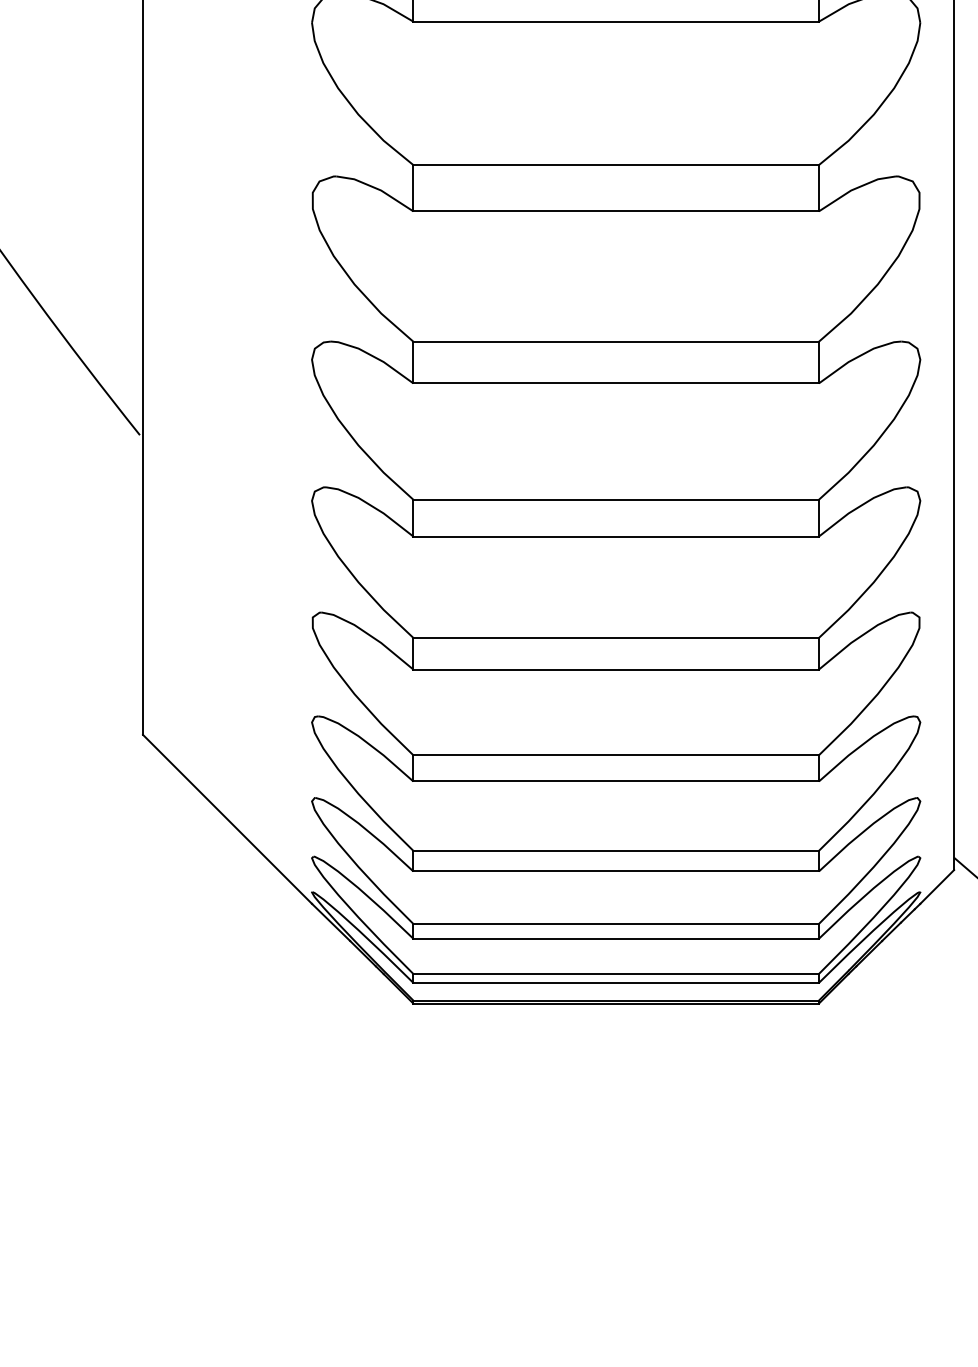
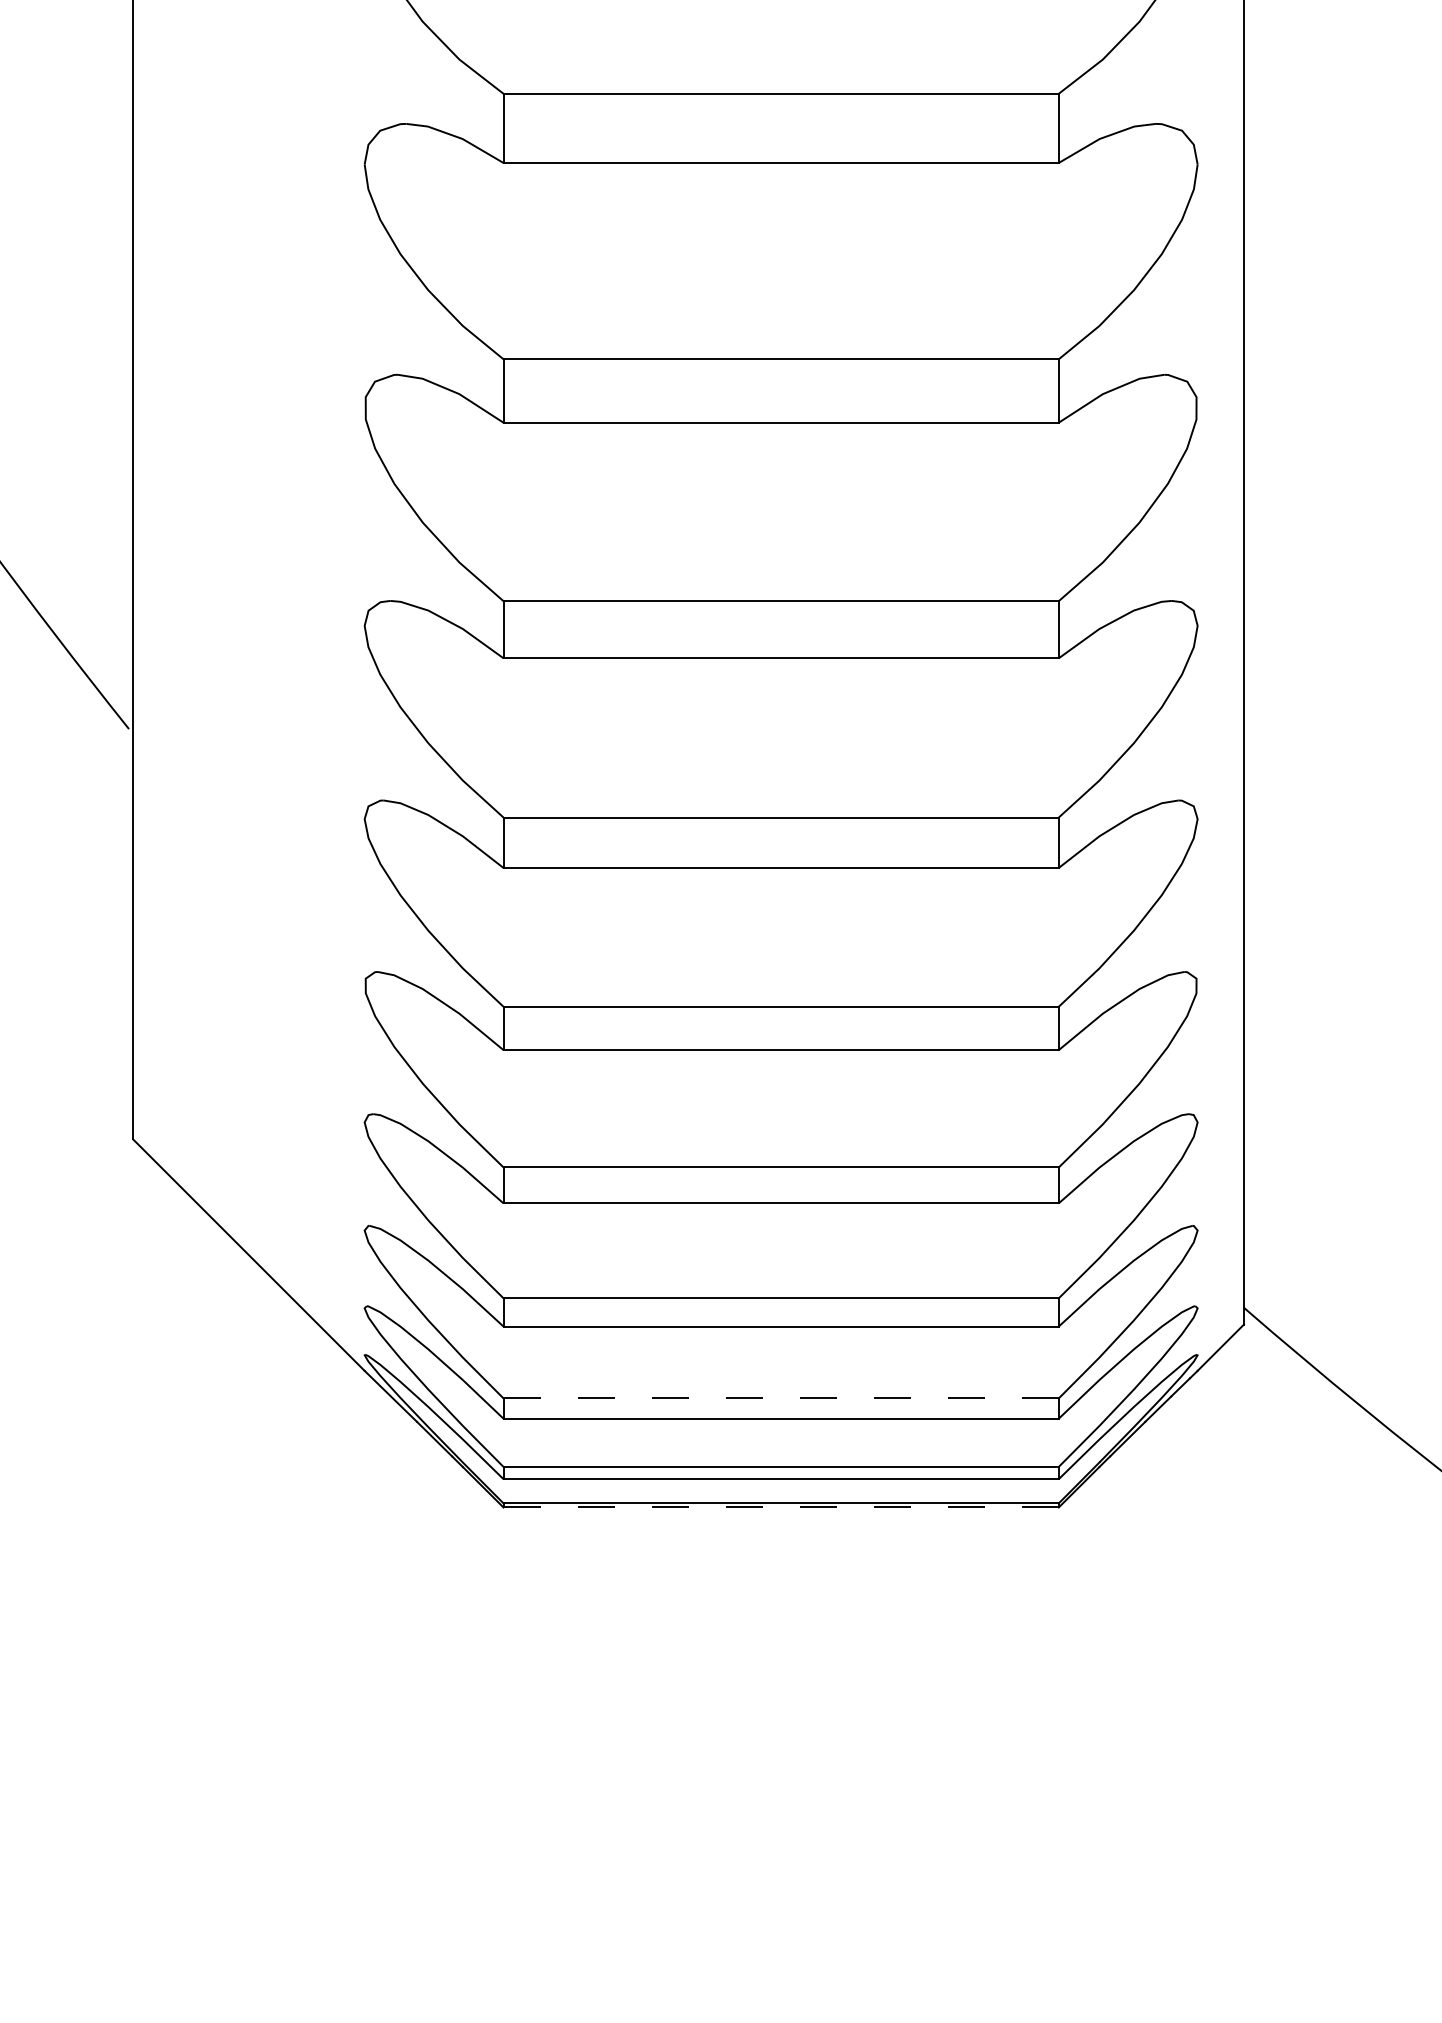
line: (616, 924) -> (781, 1398), solid -> dashed
line: (616, 1003) -> (781, 1507), solid -> dashed

